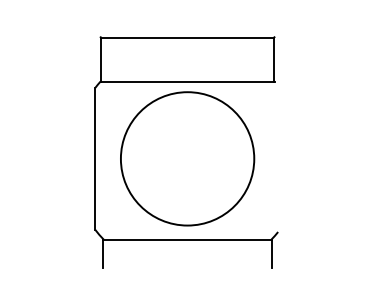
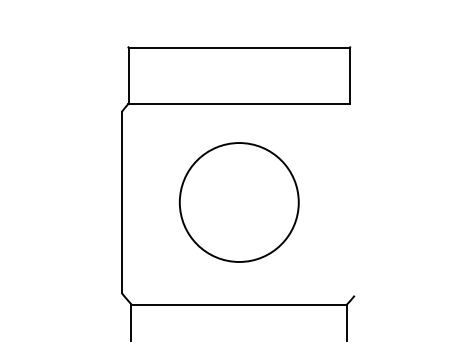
circle: (187, 158) -> (239, 202), size x0.7

